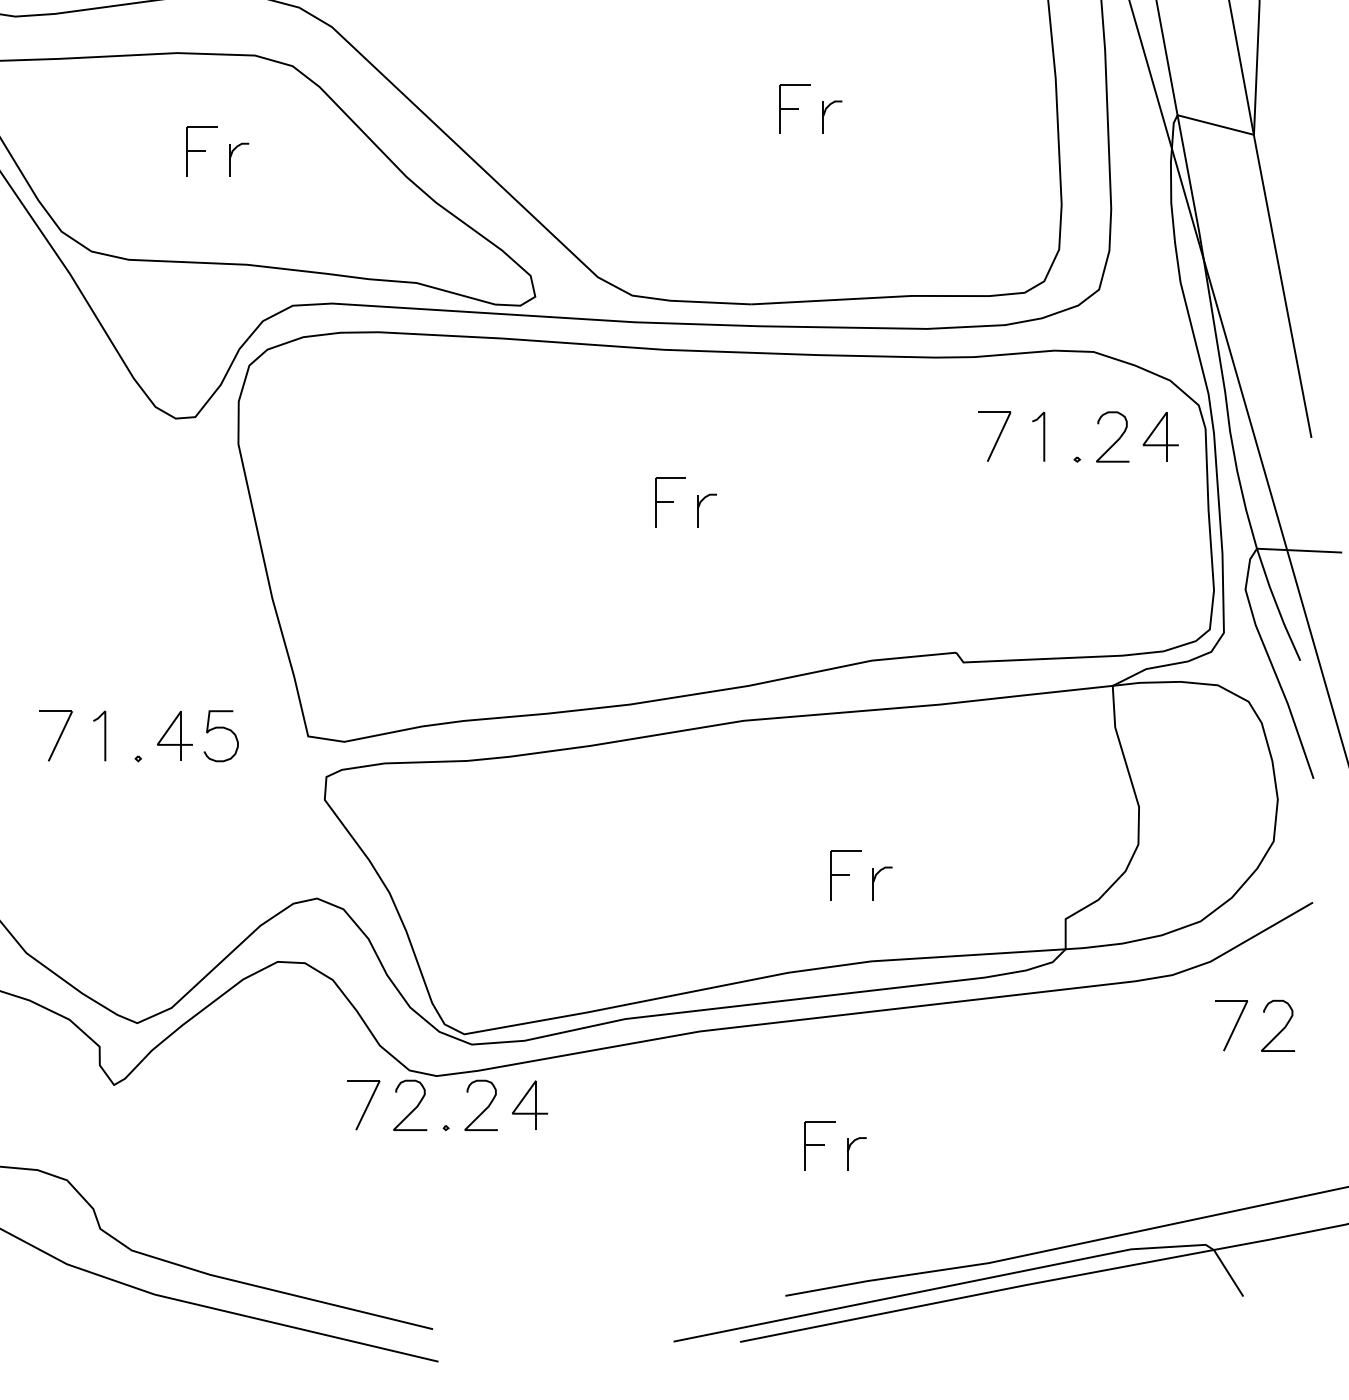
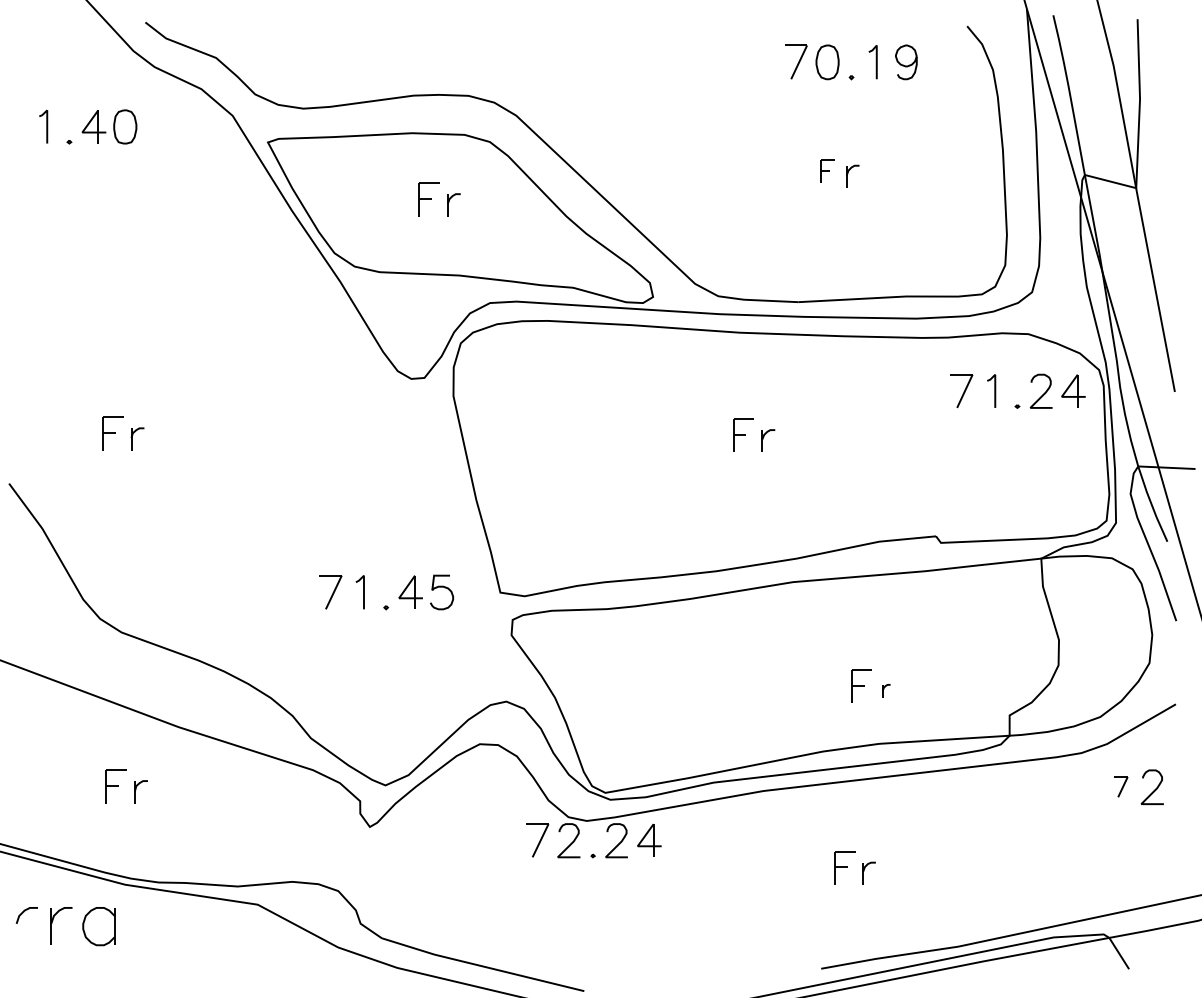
part: (794, 108) -> (827, 170), size x0.7
part: (882, 881) -> (886, 690), size x0.6
part: (1232, 1024) -> (1121, 786), size x0.6

